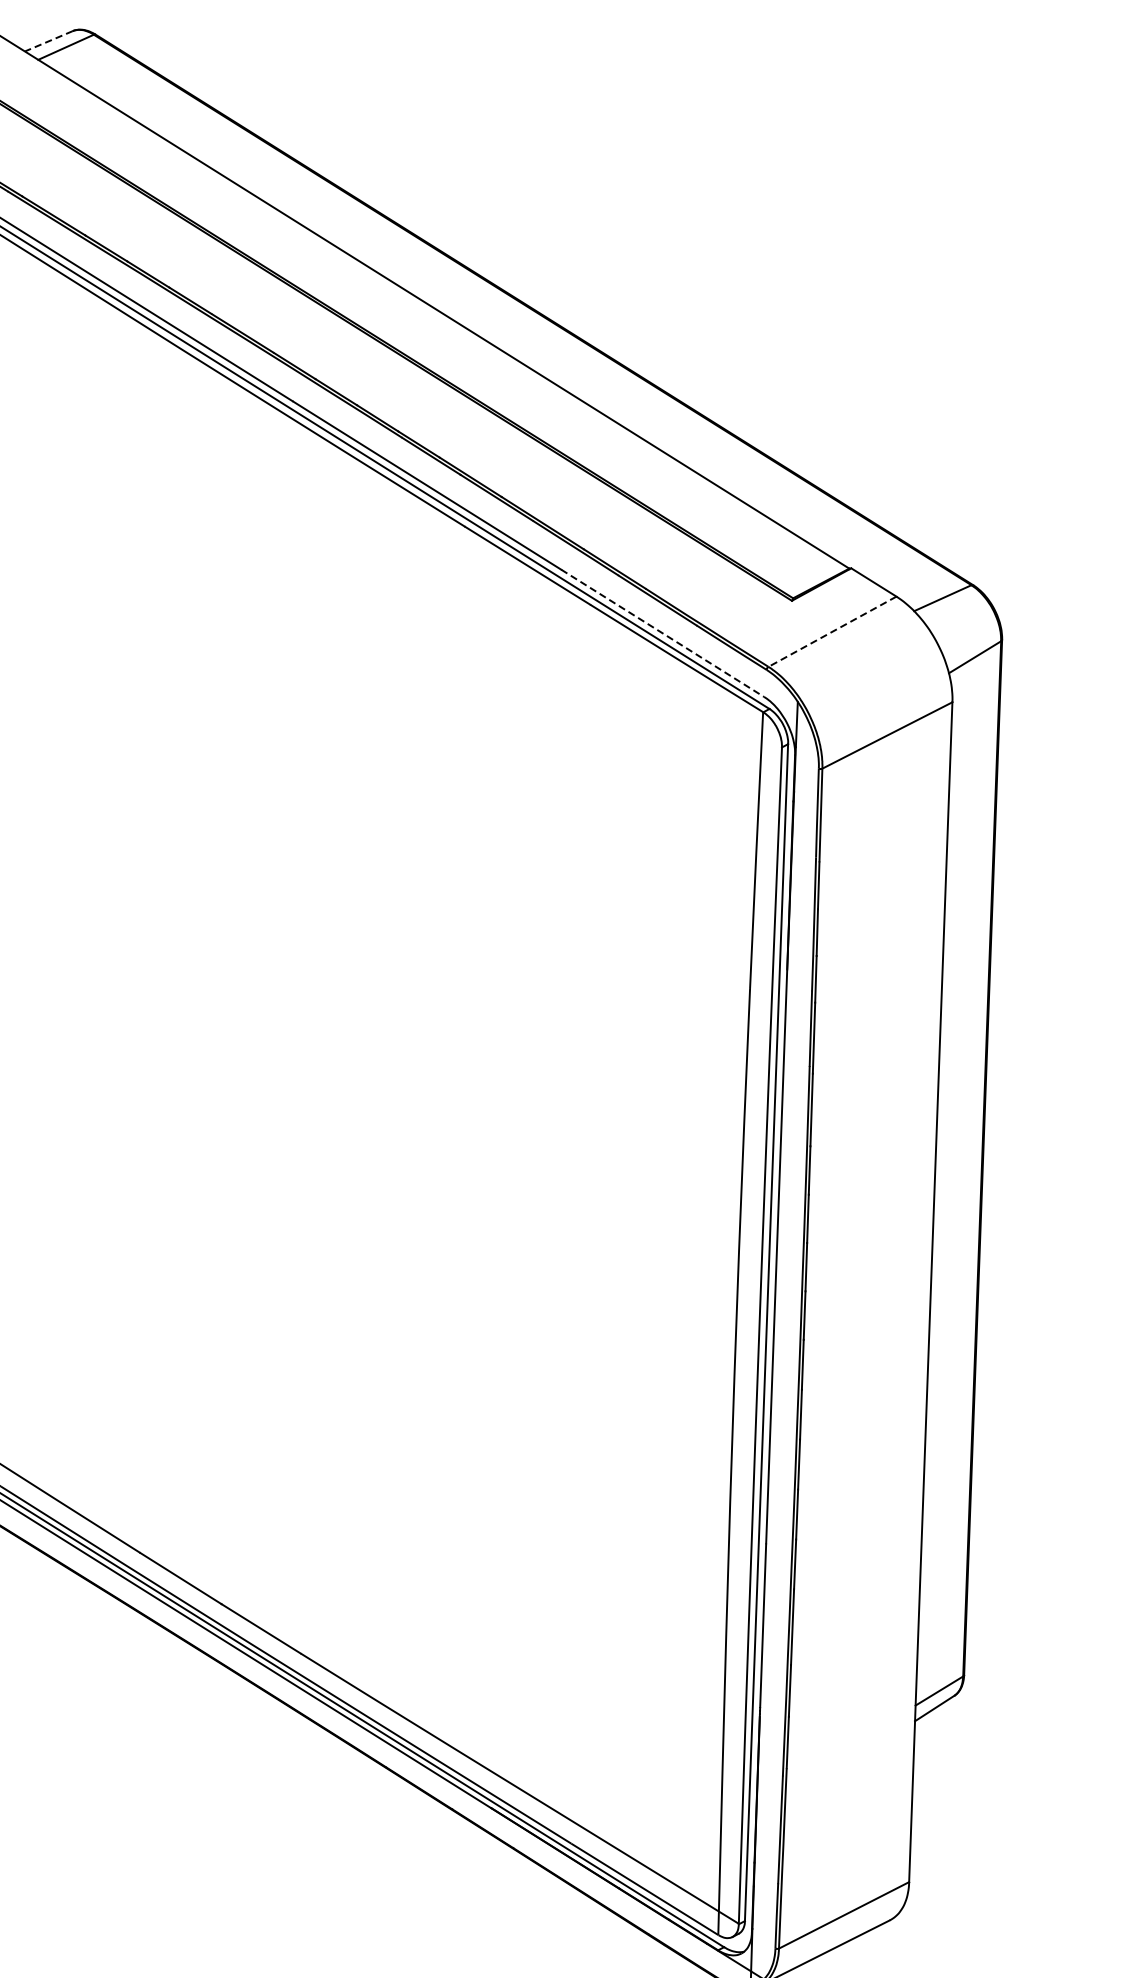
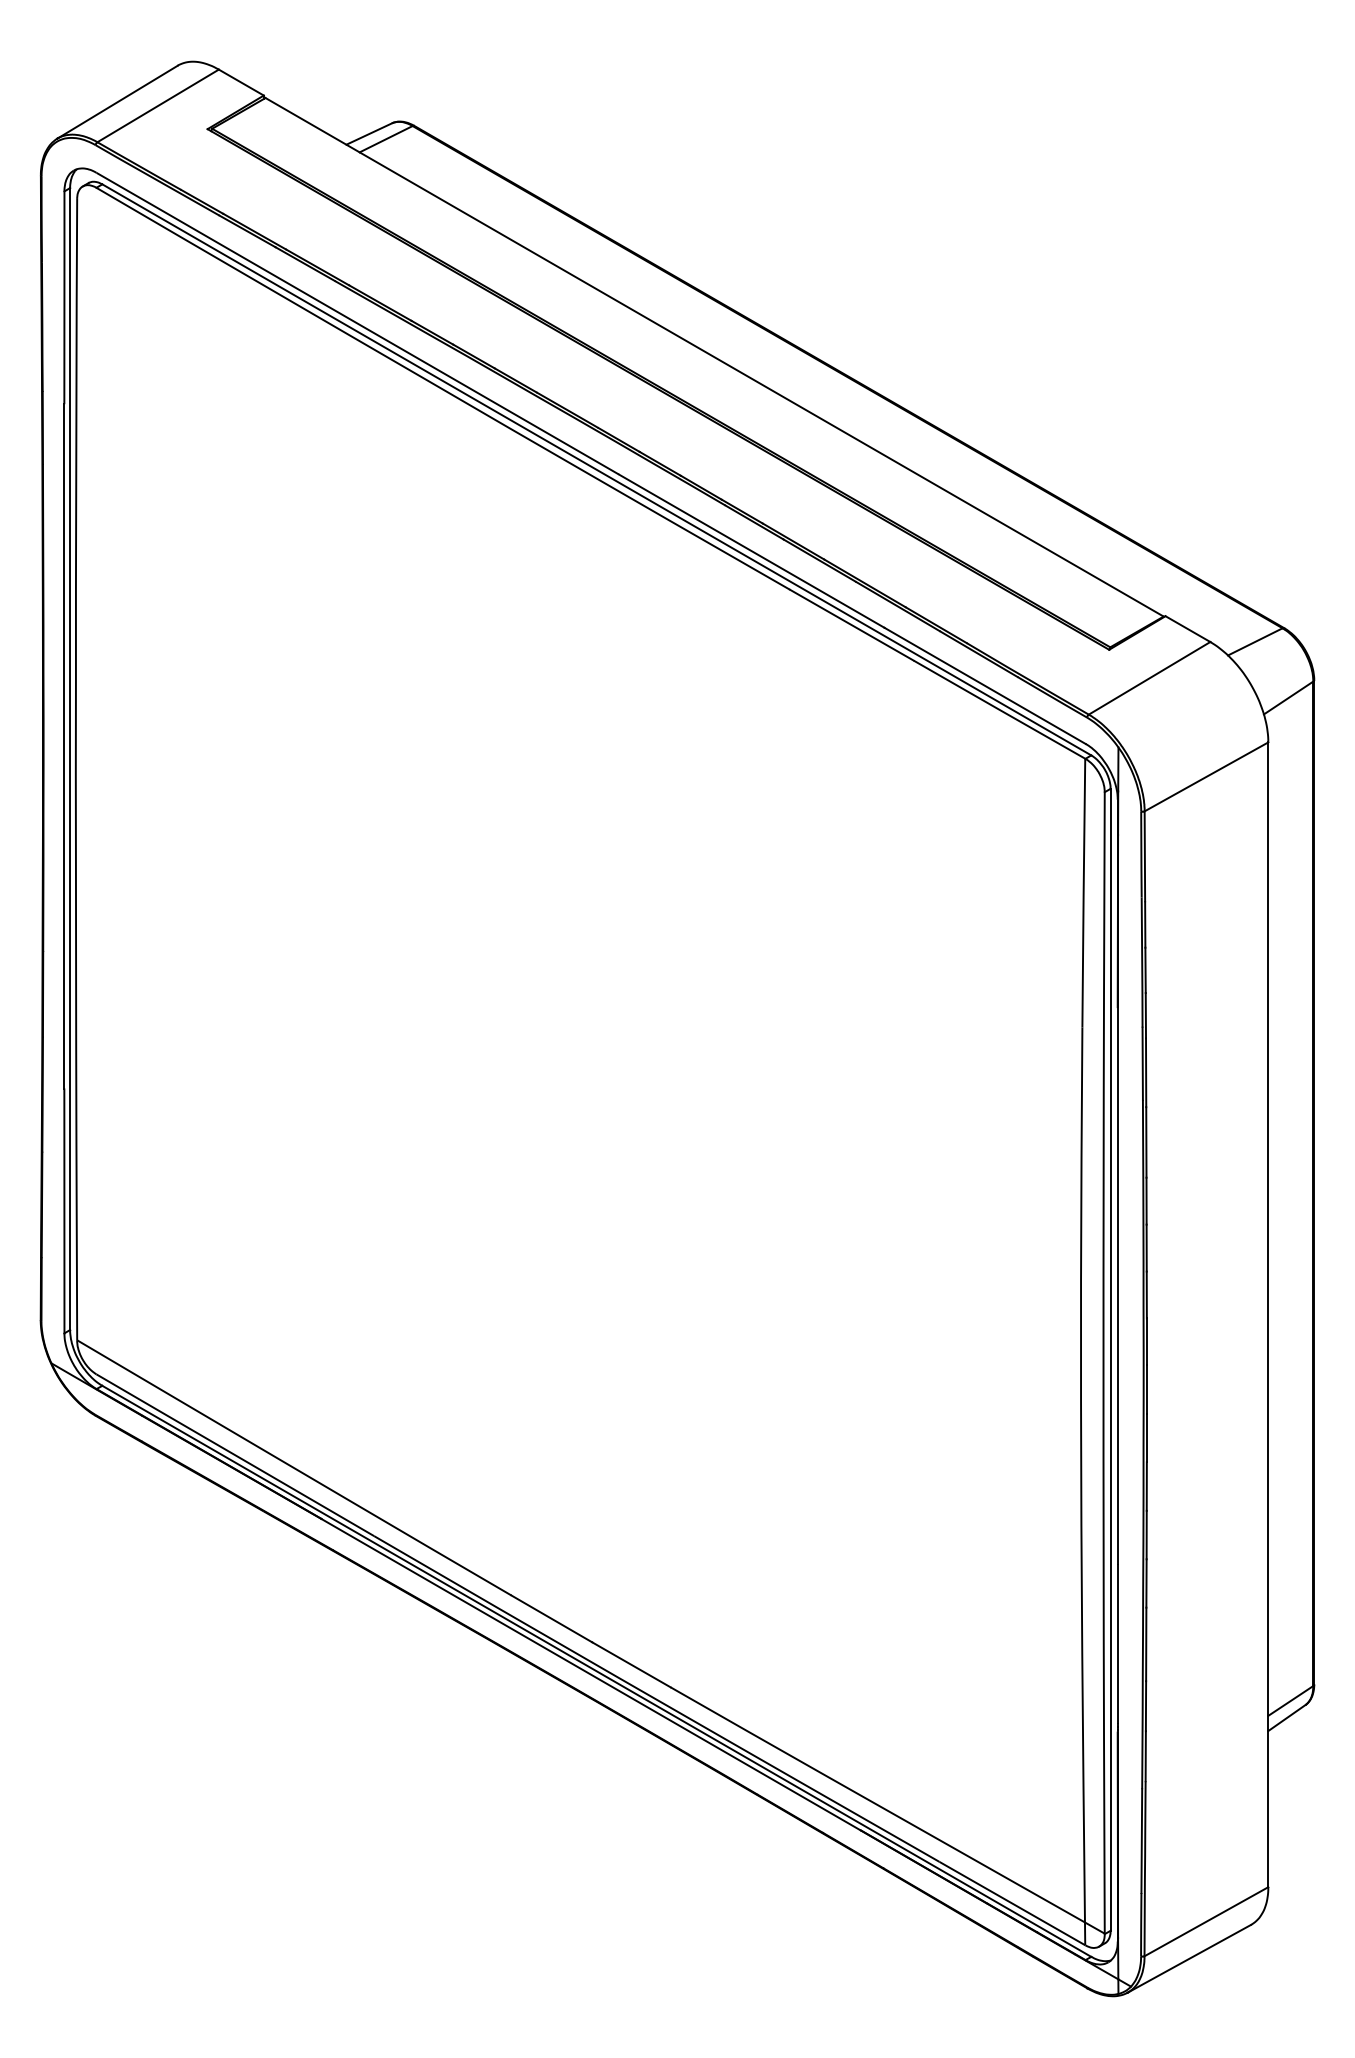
line: (48, 41) -> (368, 134), dashed -> solid
line: (832, 631) -> (1149, 678), dashed -> solid
line: (663, 633) -> (985, 686), dashed -> solid

